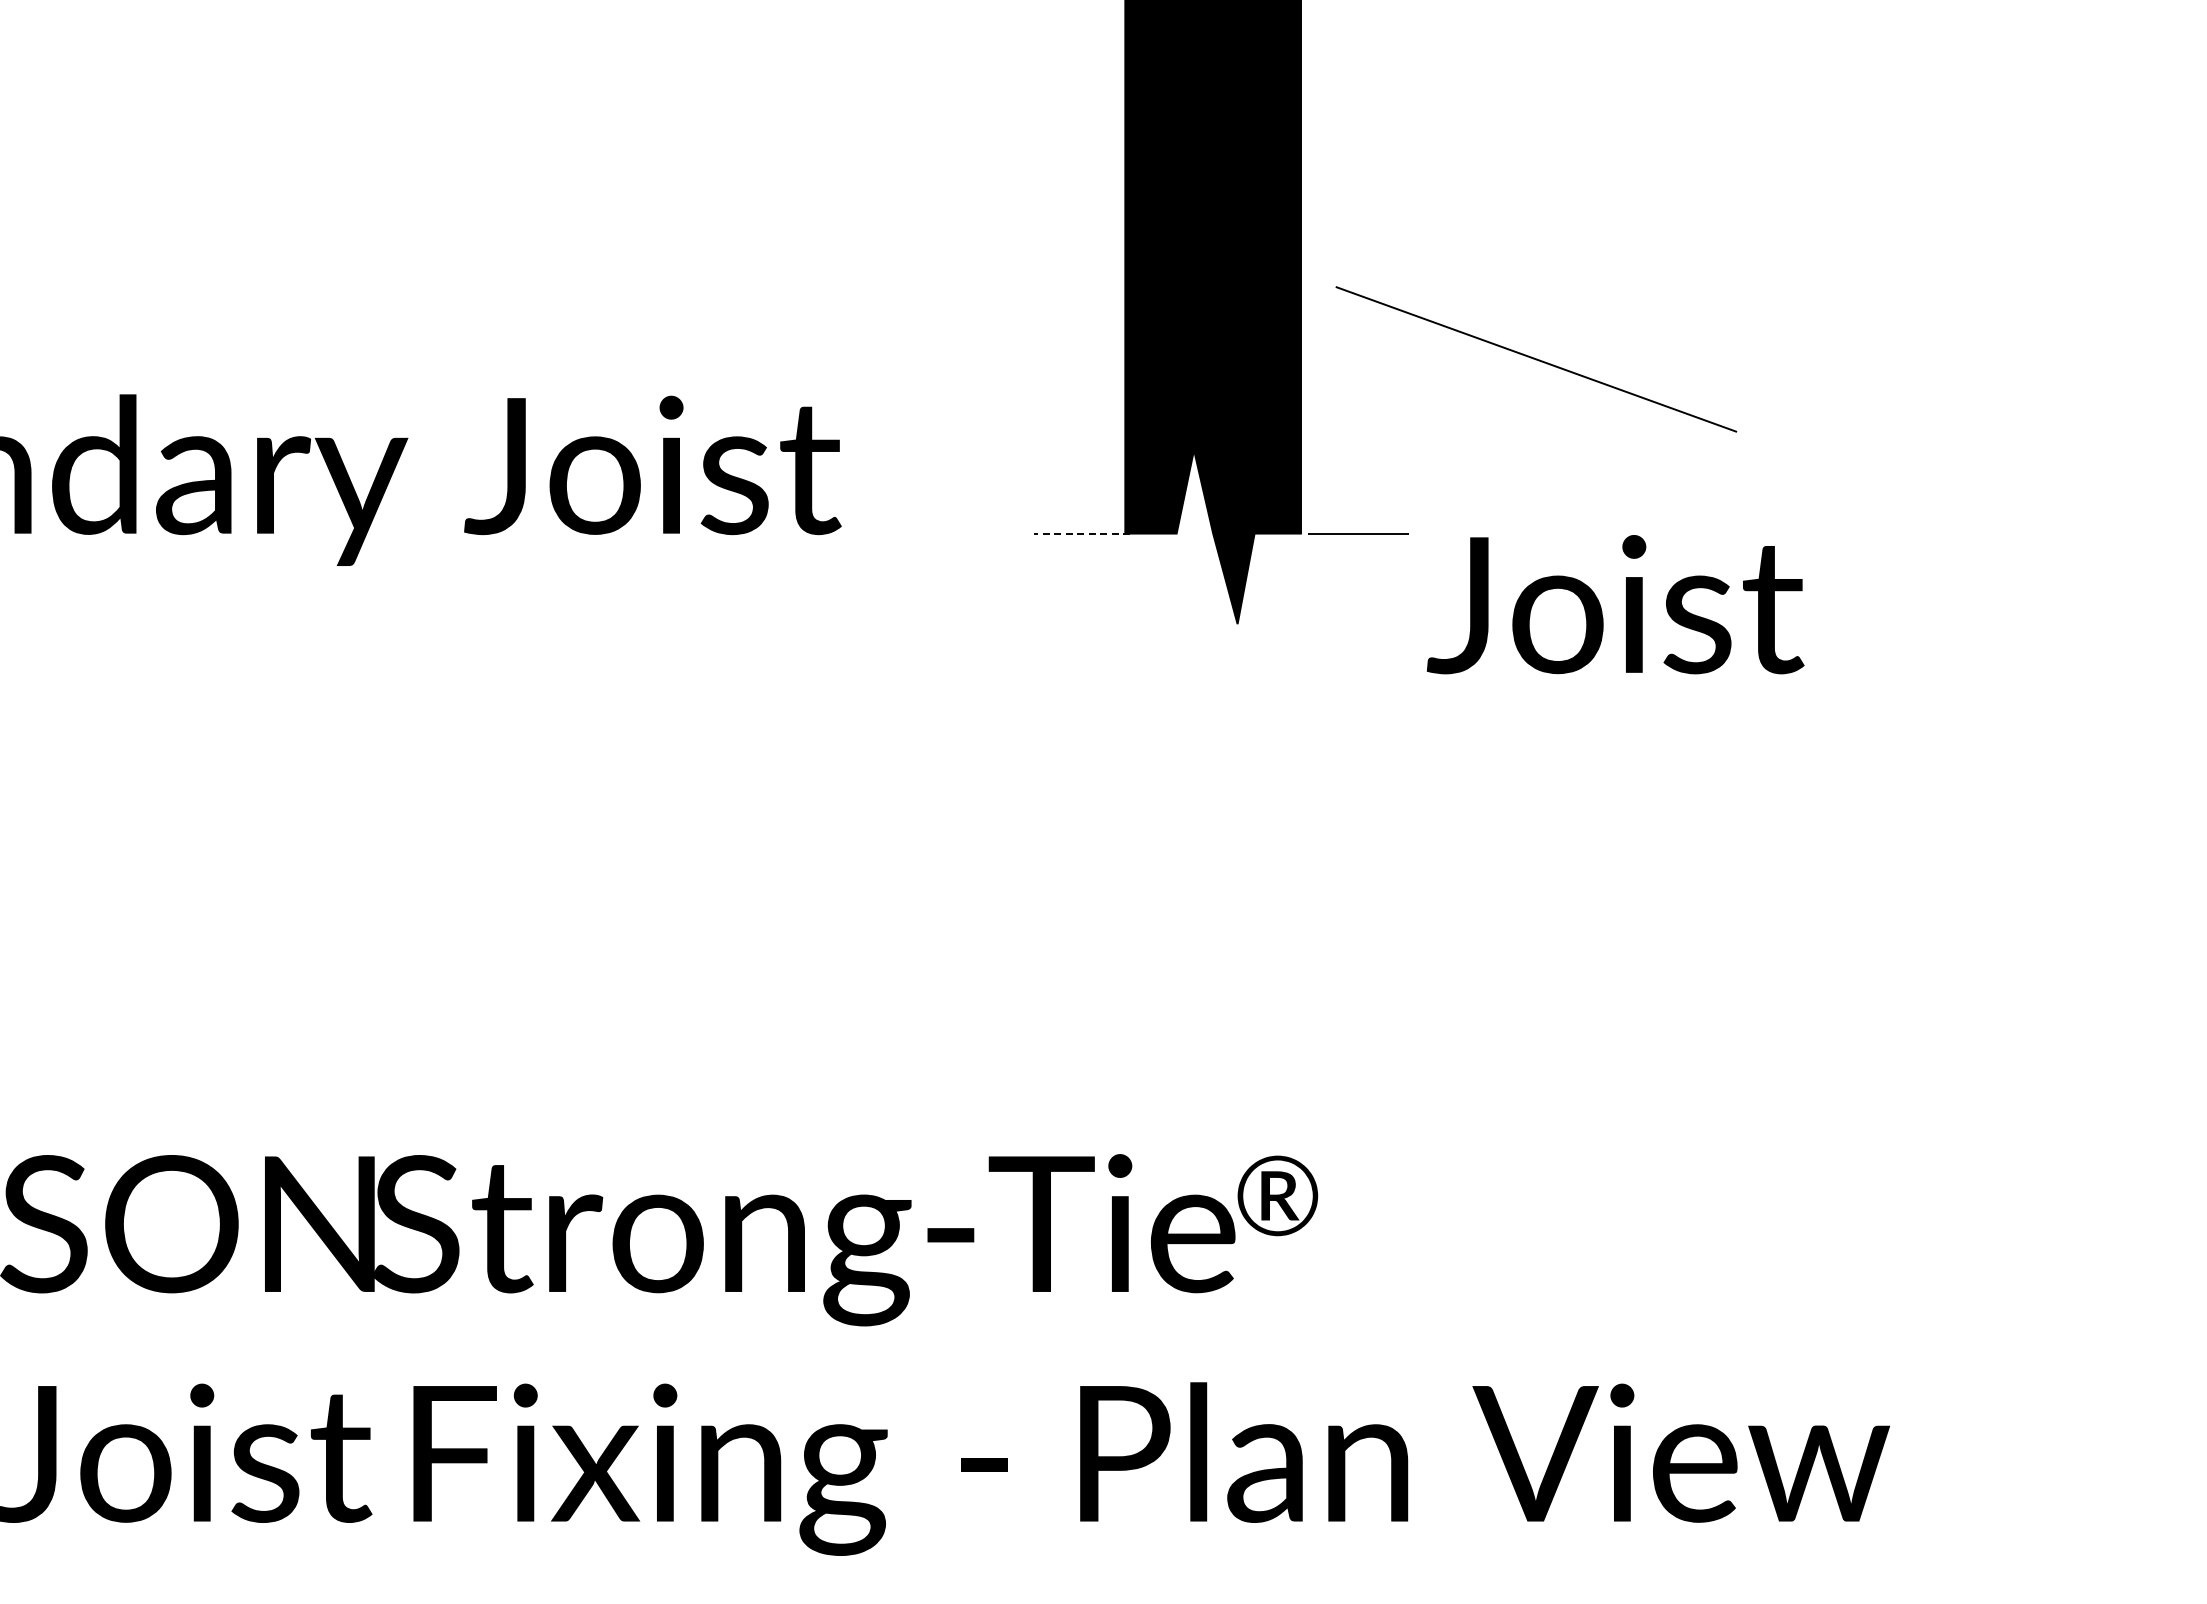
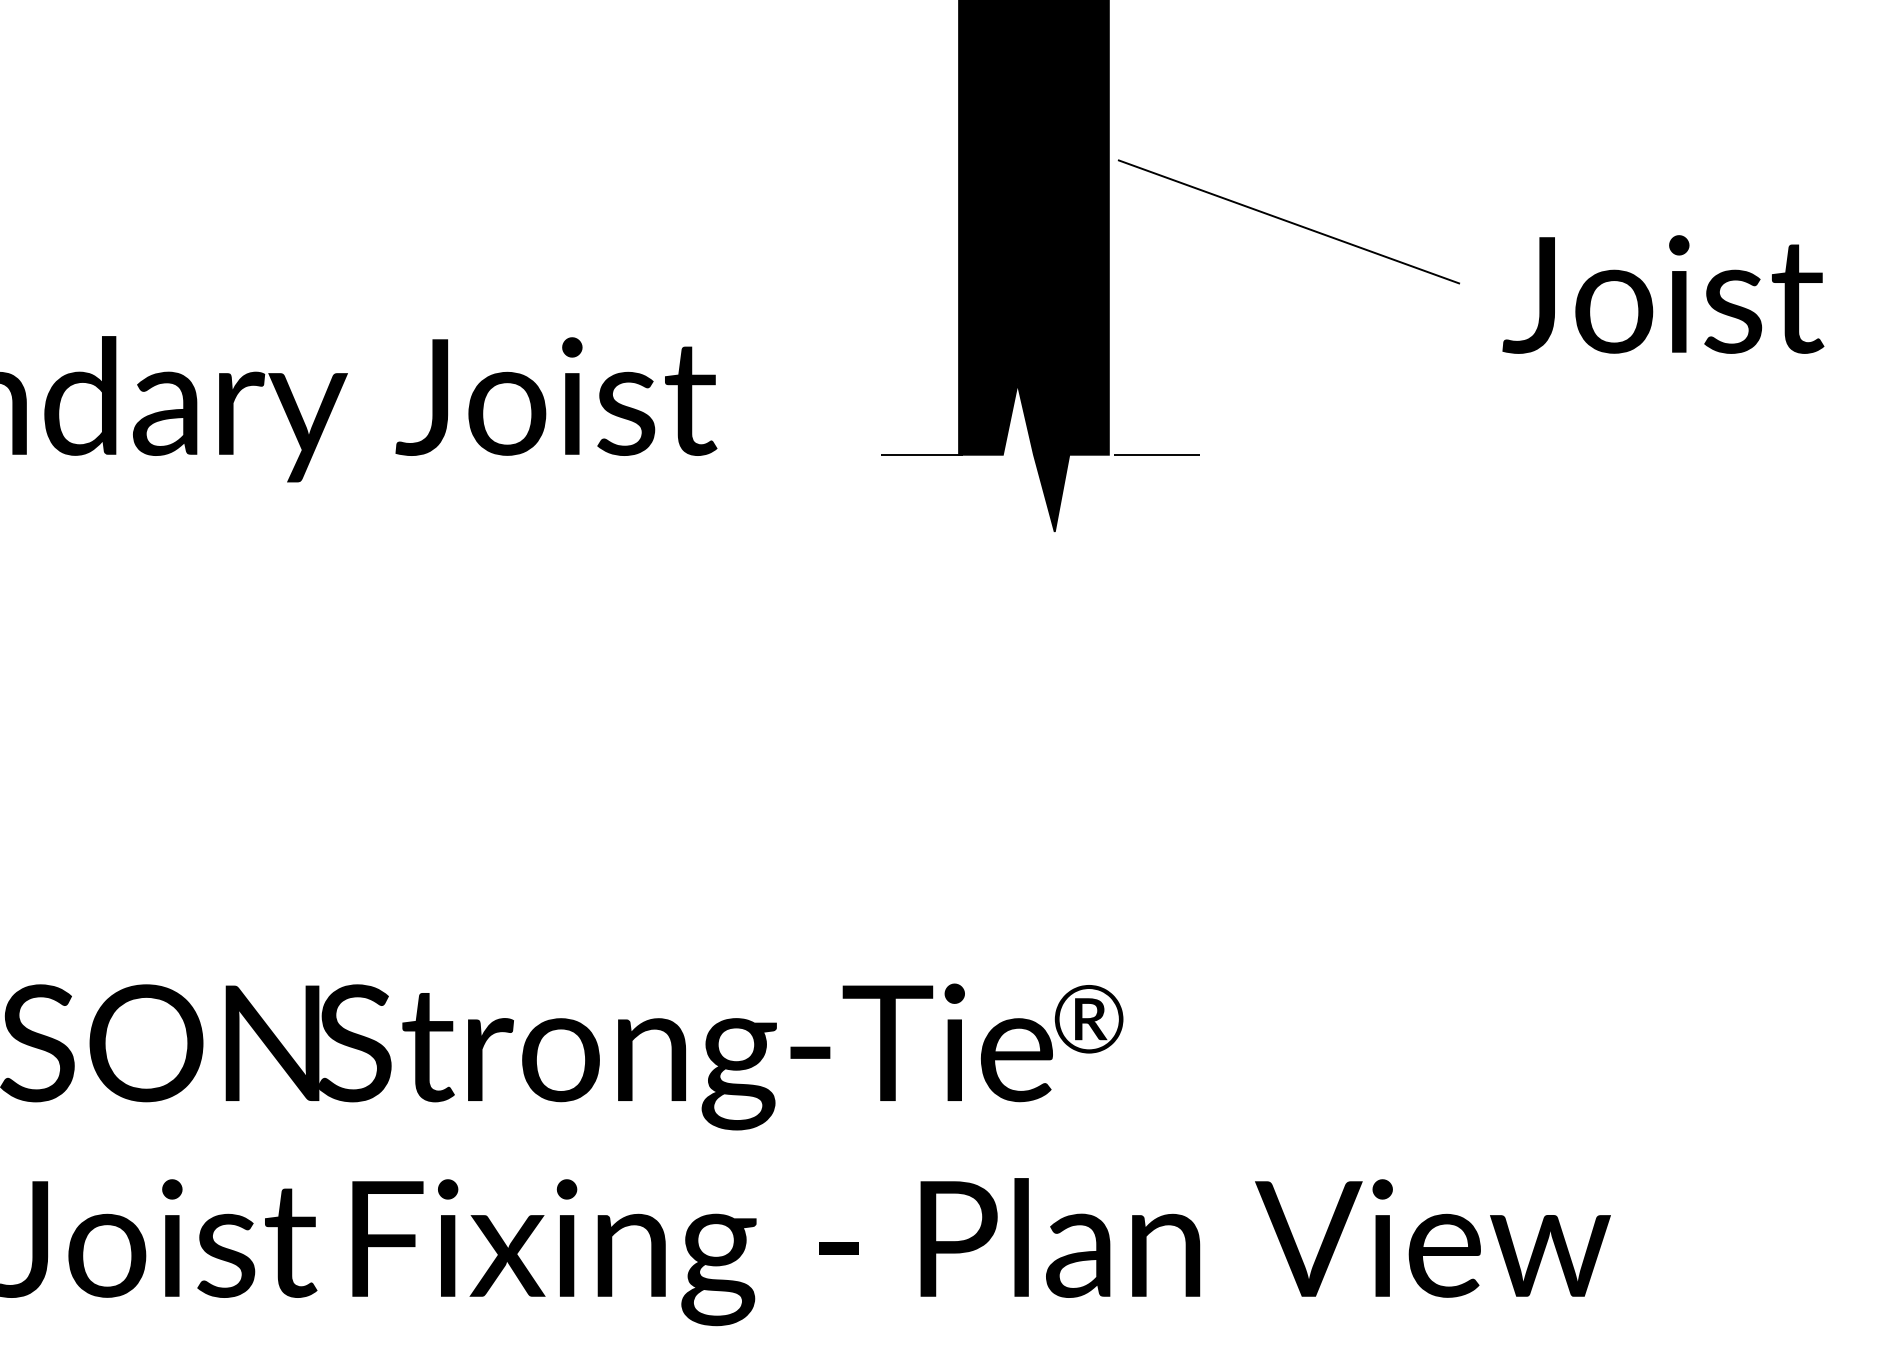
line: (1536, 359) -> (1289, 221), moved
line: (1081, 533) -> (921, 454), dashed -> solid
text: (1615, 604) -> (1663, 294), moved

